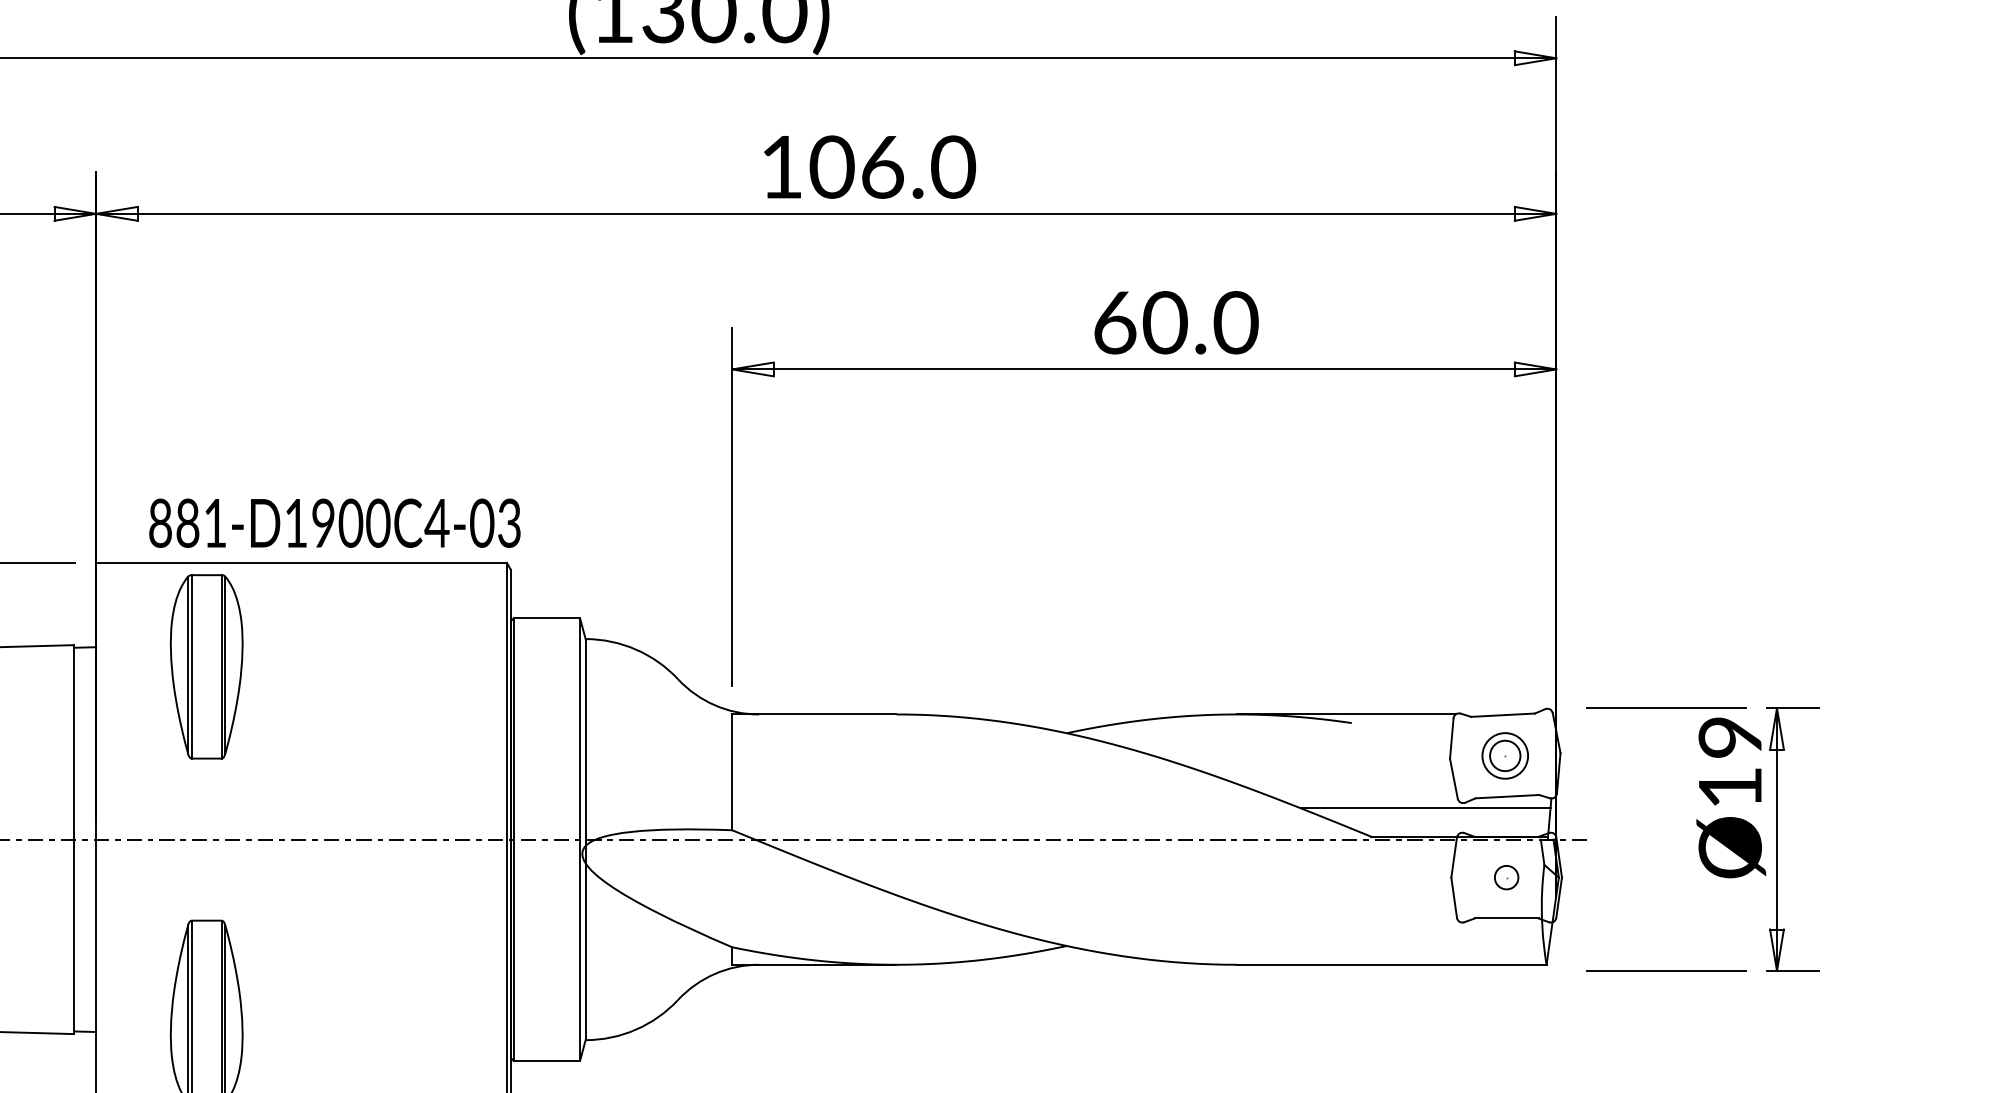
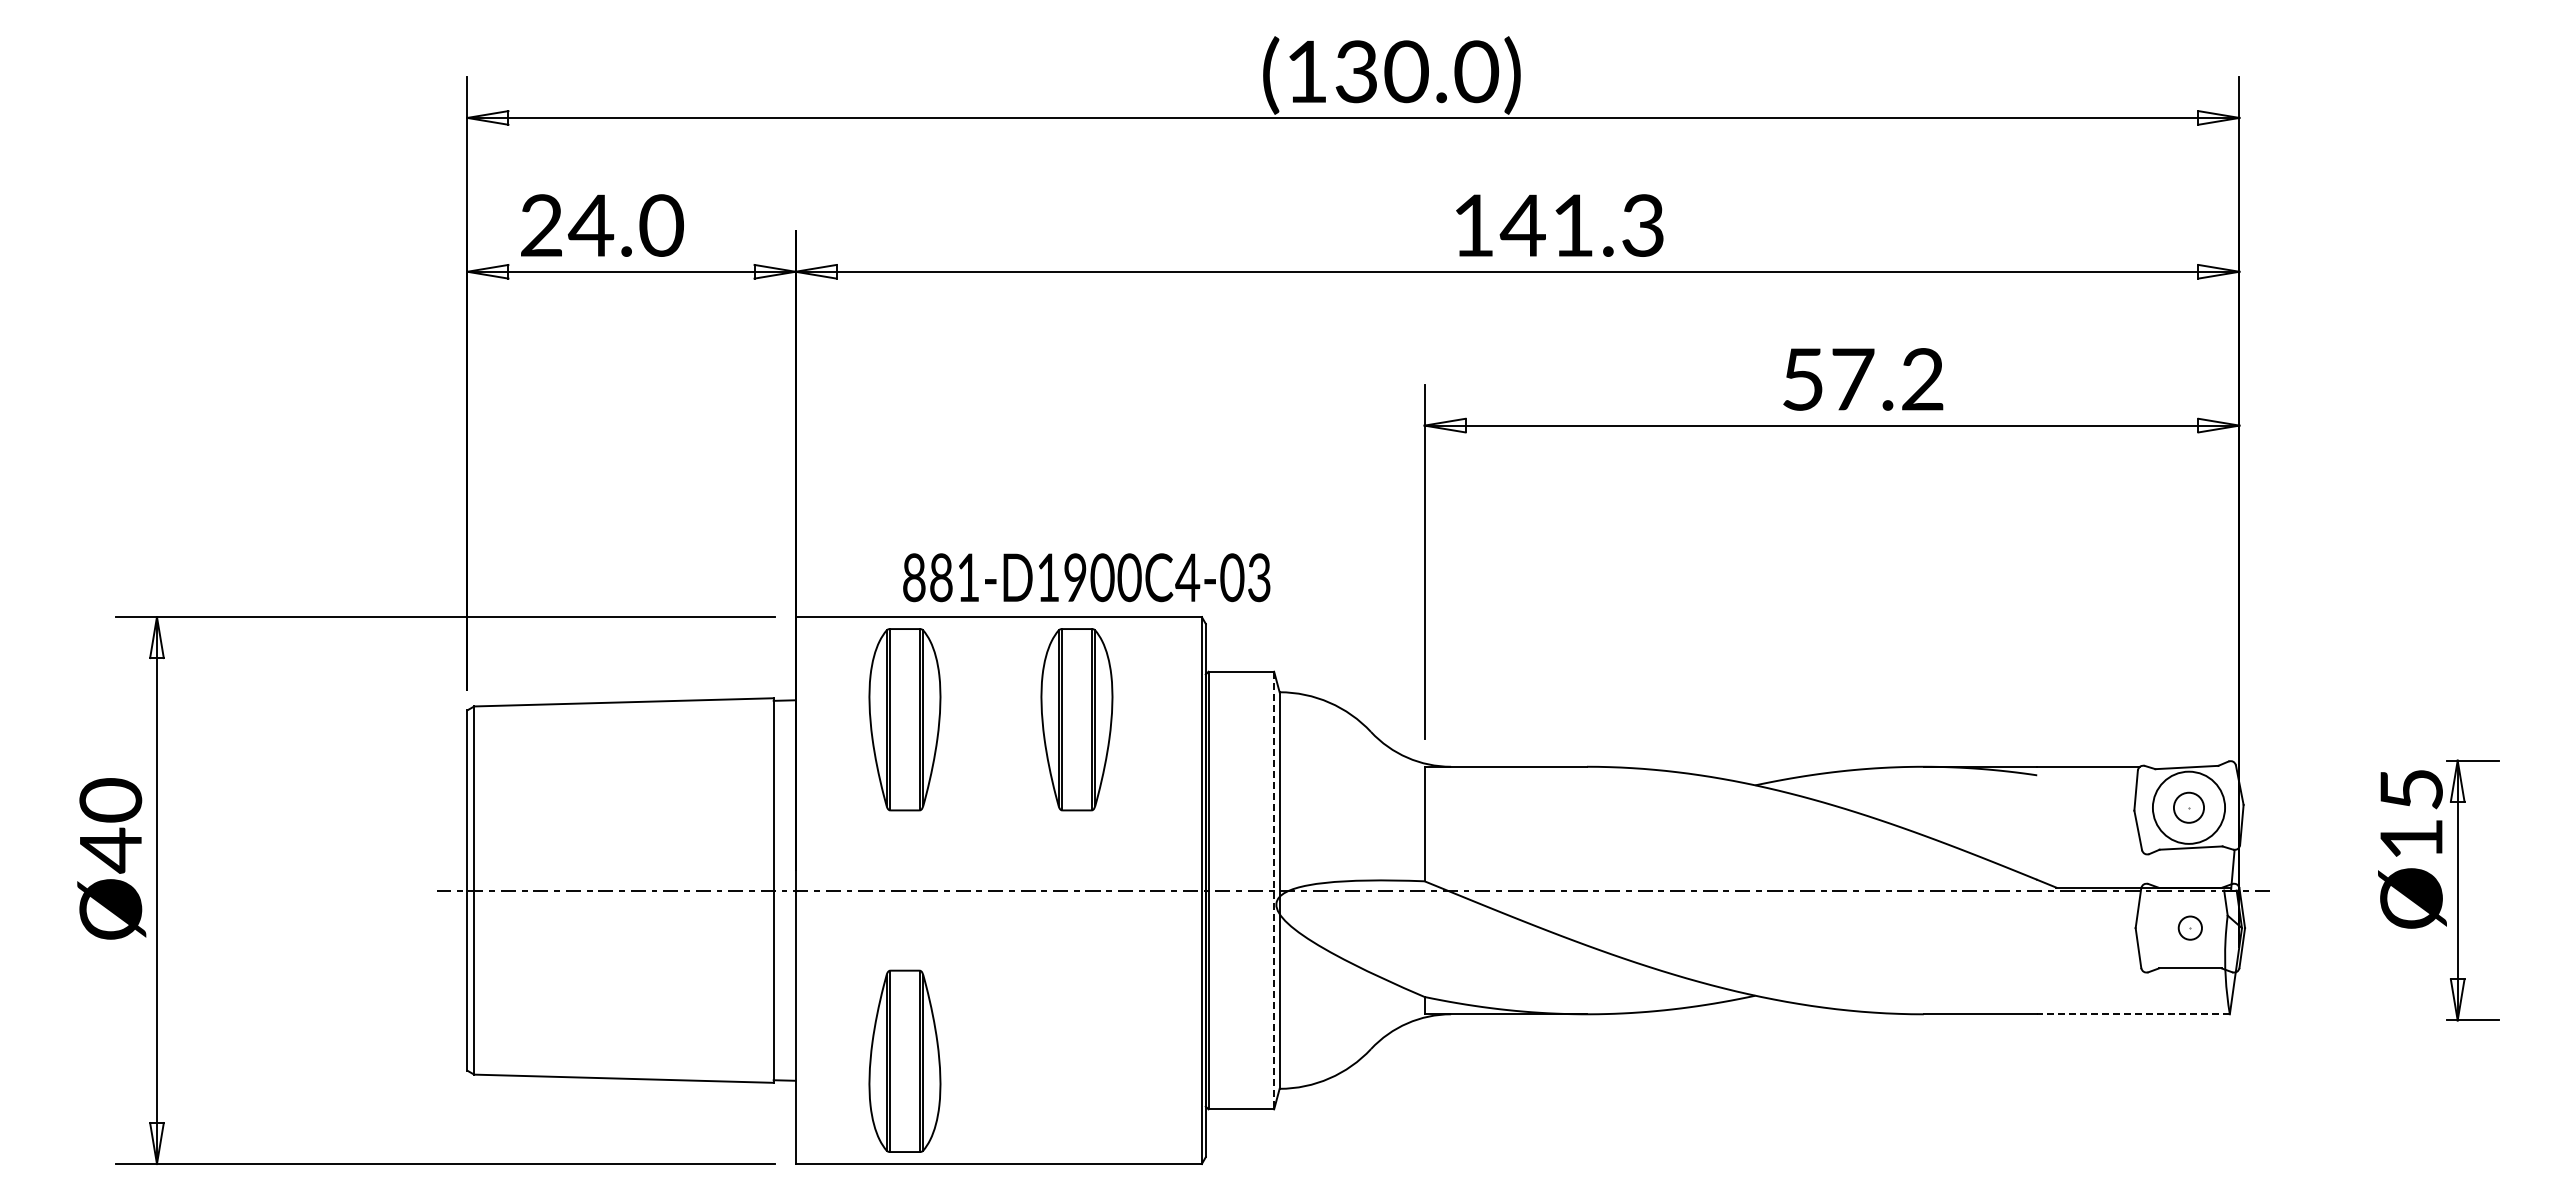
text: (891, 167) -> (1582, 225), 106.0 -> 141.3
text: (1177, 322) -> (1864, 379), 60.0 -> 57.2
text: (334, 523) -> (1086, 577), moved
part: (380, 666) -> (1076, 719), added
line: (1665, 708) -> (2347, 760), removed
text: (1730, 737) -> (2411, 789), Ø19 -> Ø15
circle: (1504, 755) -> (2188, 807), size x1.6
line: (1424, 808) -> (2109, 859), removed
line: (580, 839) -> (1274, 890), solid -> dashed
line: (1449, 964) -> (2133, 1014), solid -> dashed
line: (1665, 971) -> (2347, 1020), removed

